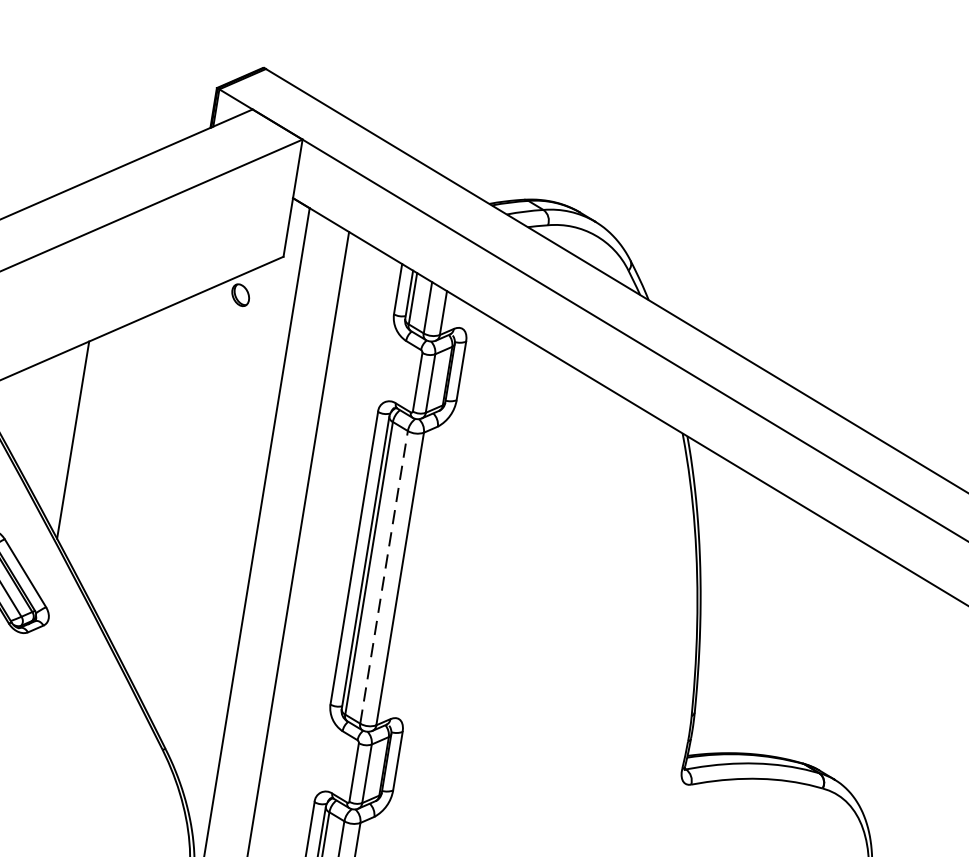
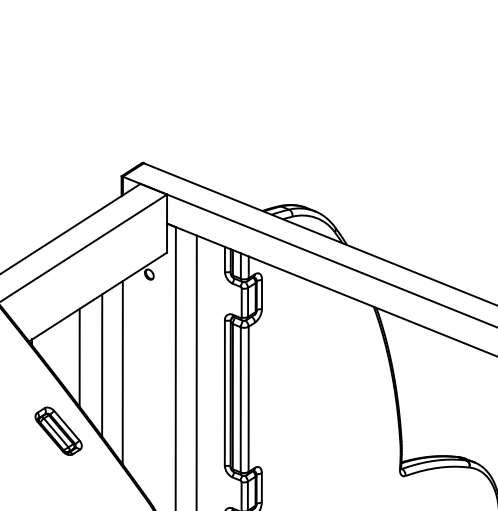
line: (116, 463) -> (102, 365), added
line: (154, 483) -> (122, 372), added
line: (383, 576) -> (240, 399), dashed -> solid

